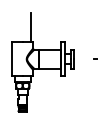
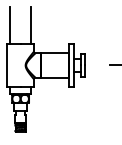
line: (14, 27) -> (10, 25), added

